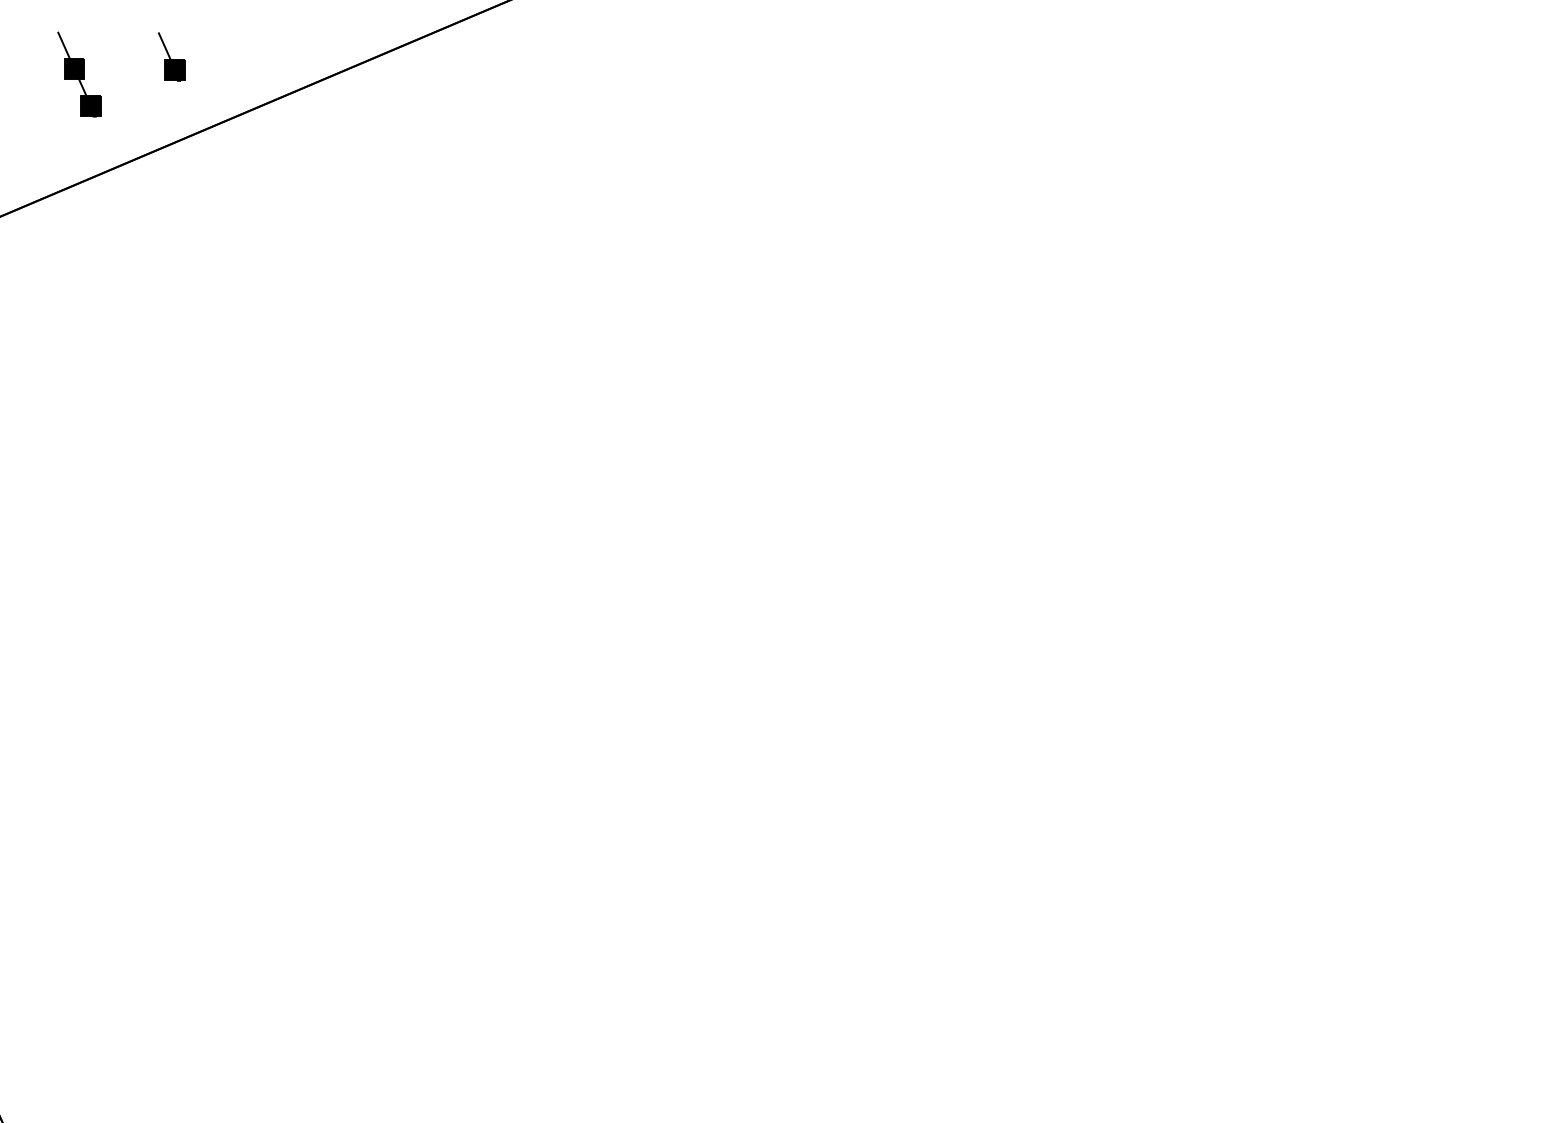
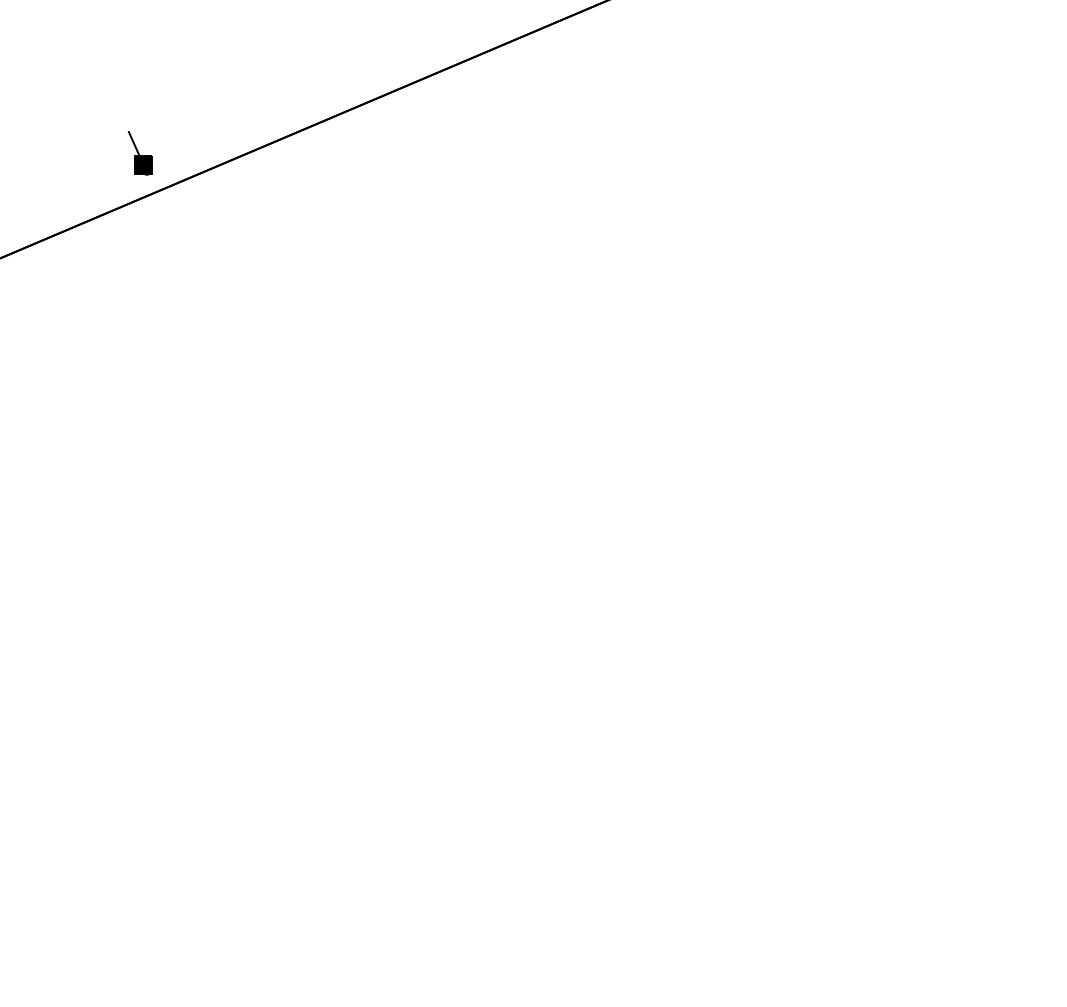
part: (171, 56) -> (140, 152), moved
part: (79, 74) -> (59, 135), removed

